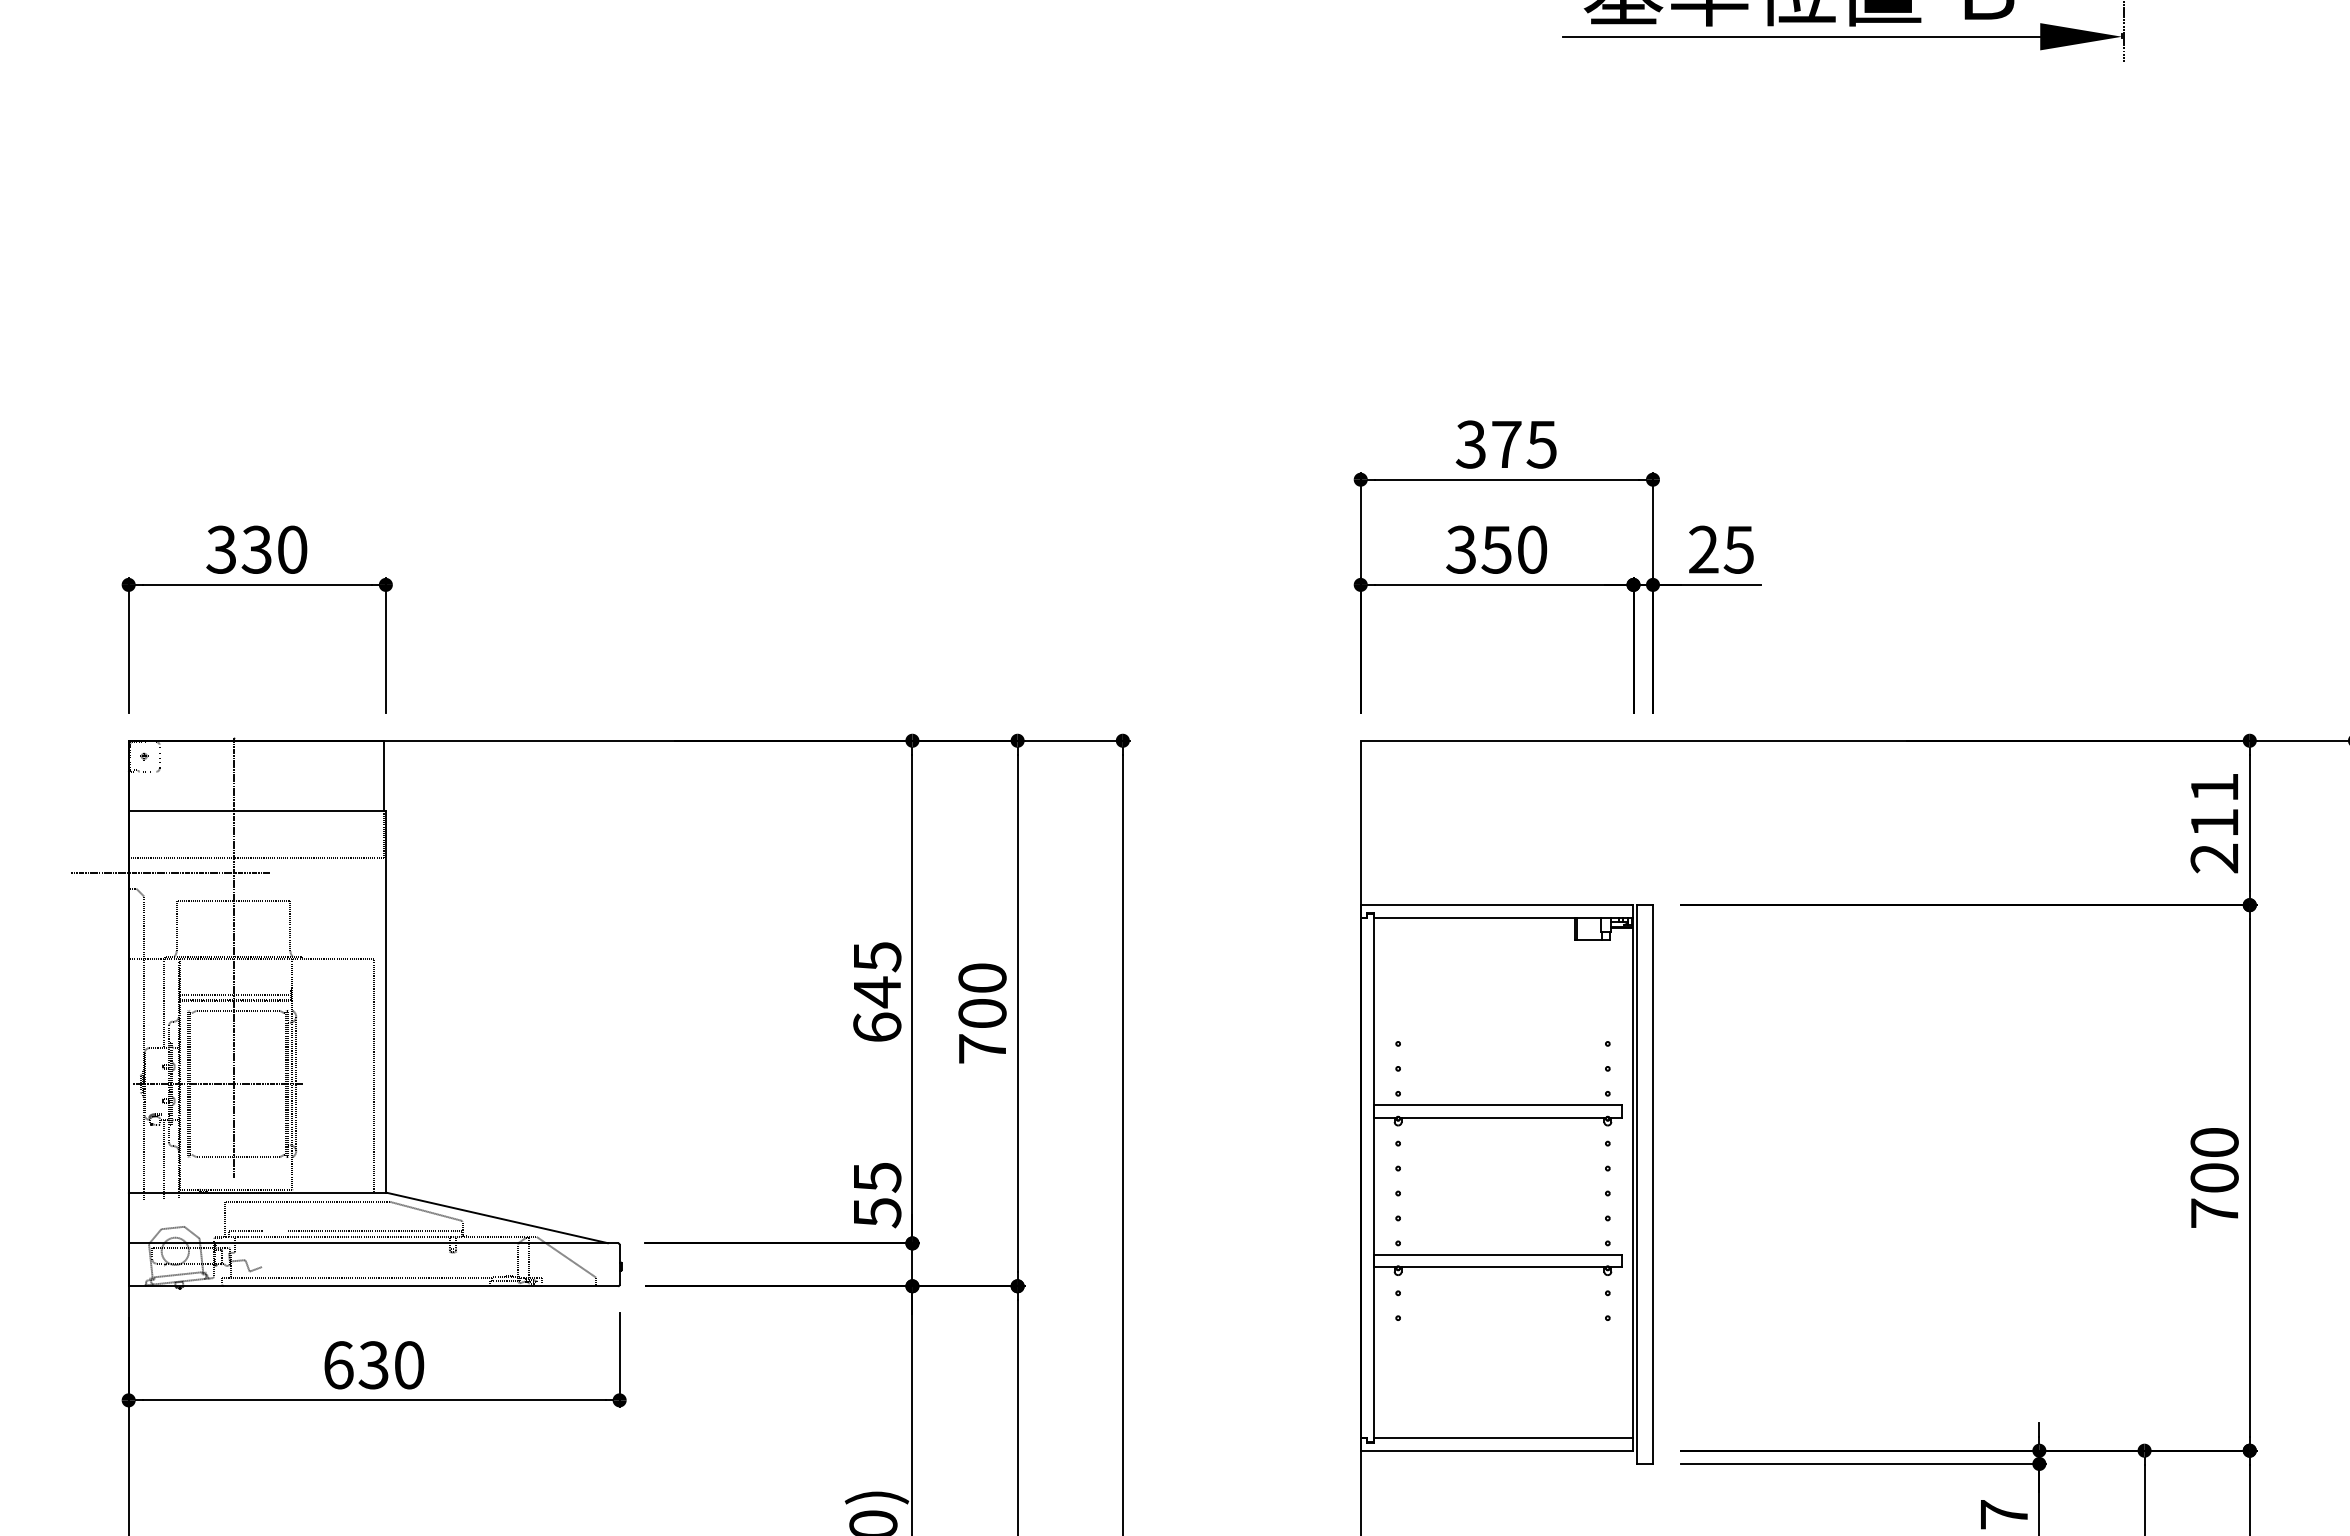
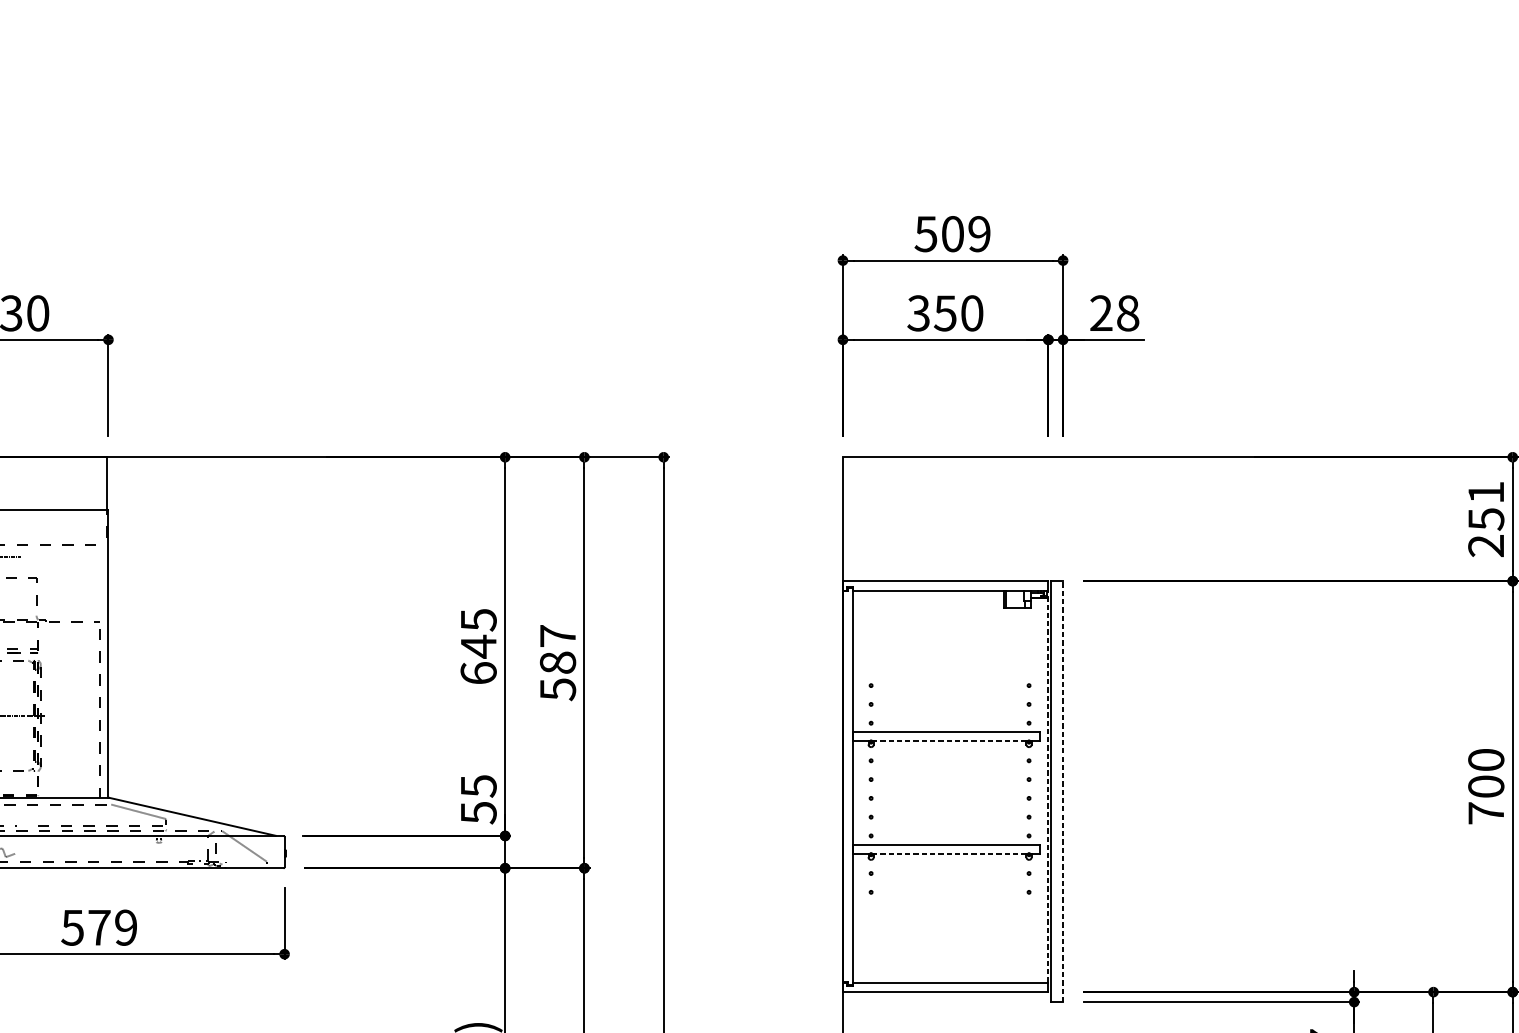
text: (1505, 444) -> (951, 234), 375 -> 509
text: (1738, 549) -> (1127, 313), 25 -> 28
text: (2214, 823) -> (1486, 519), 211 -> 251
text: (982, 1013) -> (557, 662), 700 -> 587
line: (1502, 1117) -> (949, 741), solid -> dashed
line: (1632, 1177) -> (1047, 786), solid -> dashed
line: (1653, 1184) -> (1063, 791), solid -> dashed
line: (1502, 1267) -> (949, 854), solid -> dashed
text: (373, 1365) -> (99, 927), 630 -> 579

